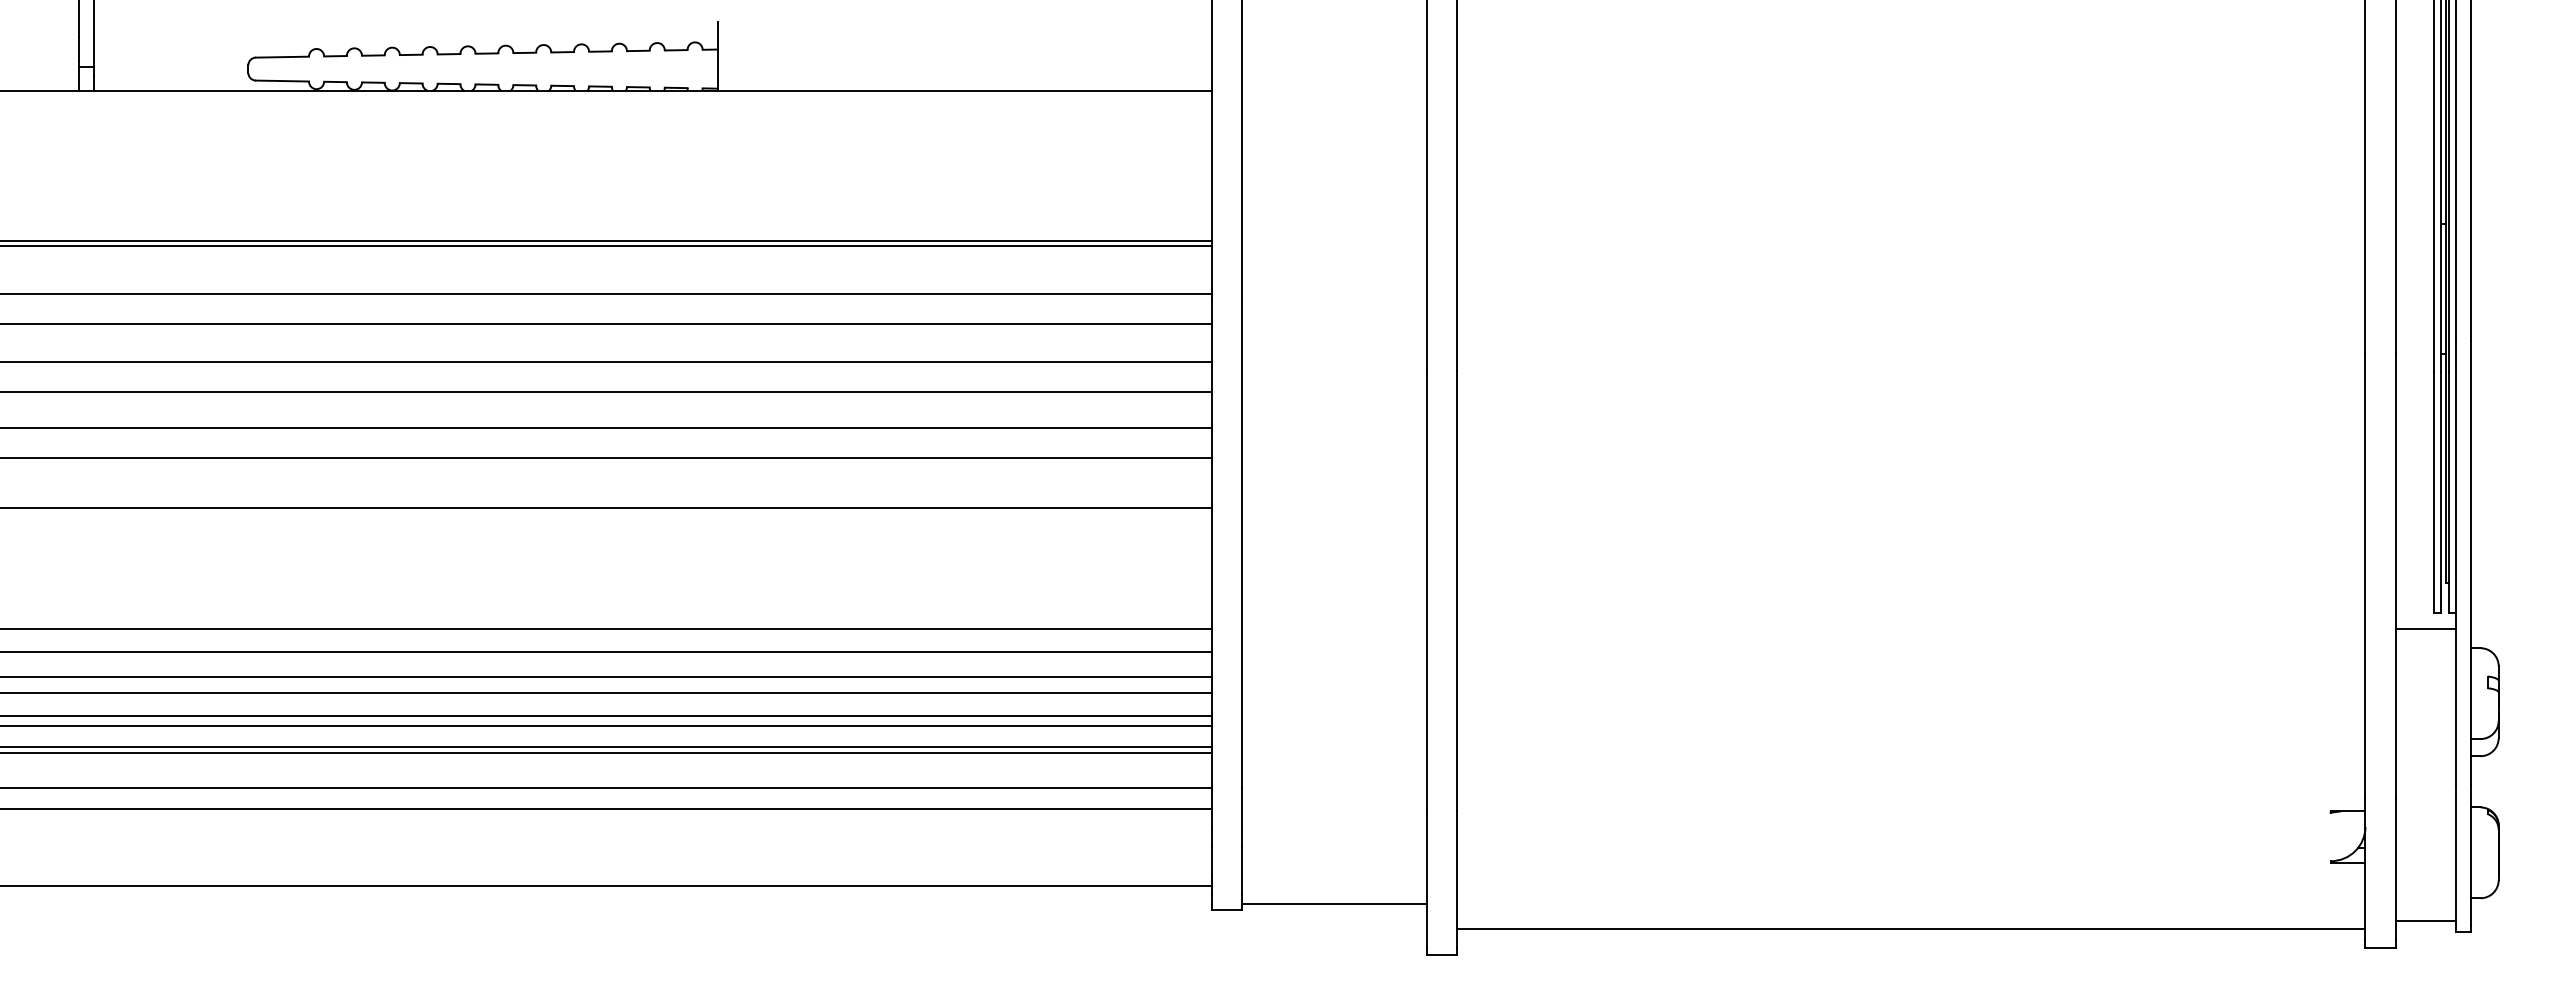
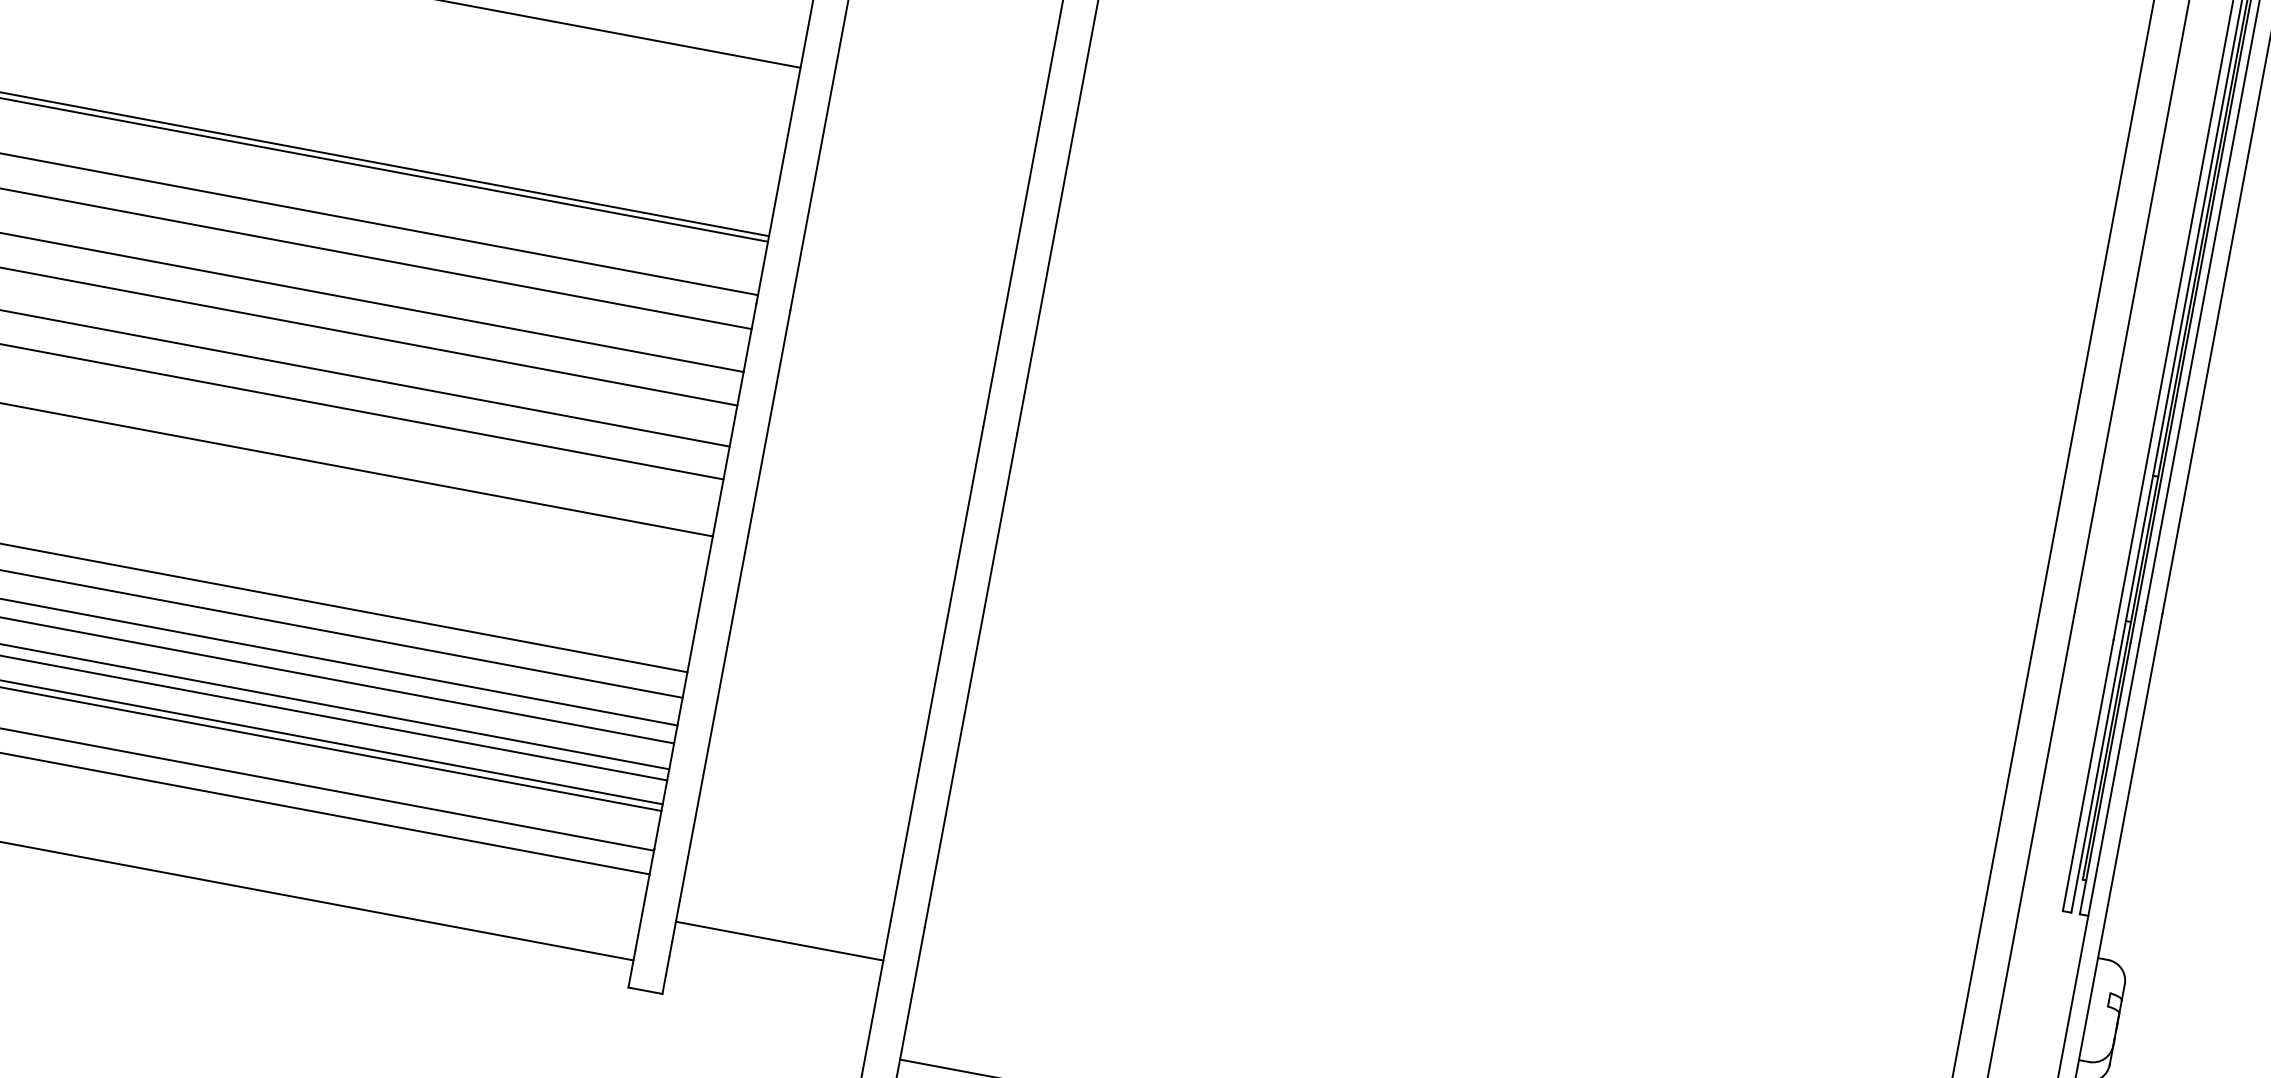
line: (2425, 629) -> (2050, 927), removed
line: (1333, 903) -> (778, 940), moved

